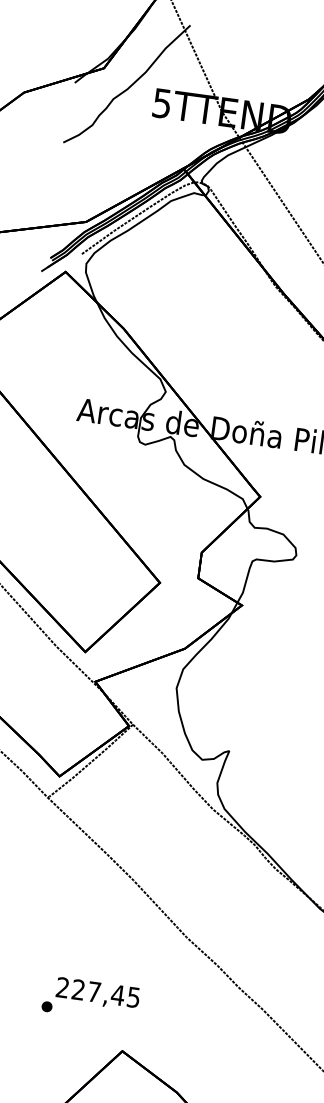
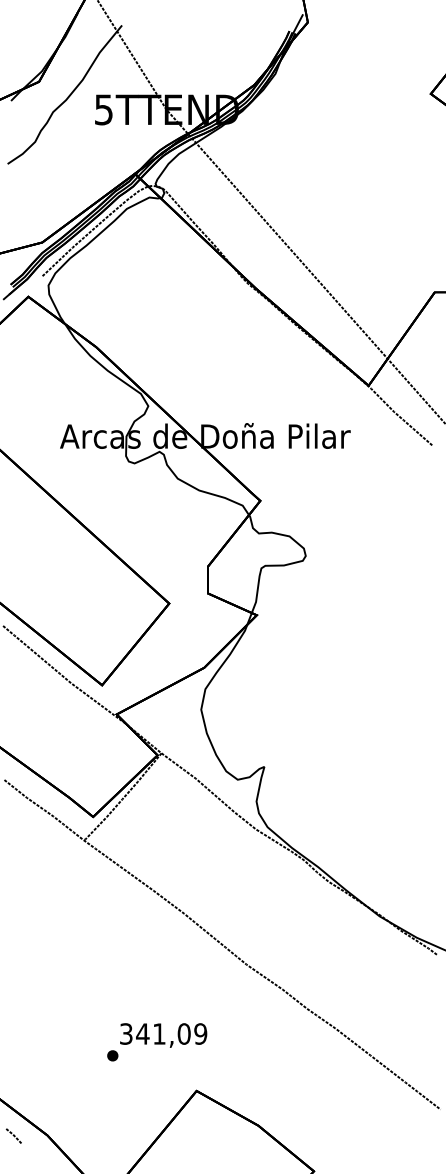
text: (98, 992) -> (163, 1033), 227,45 -> 341,09

